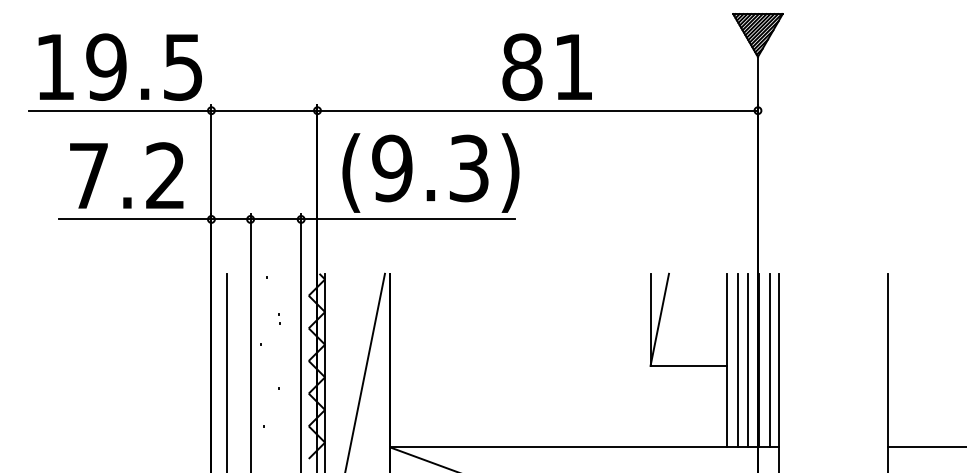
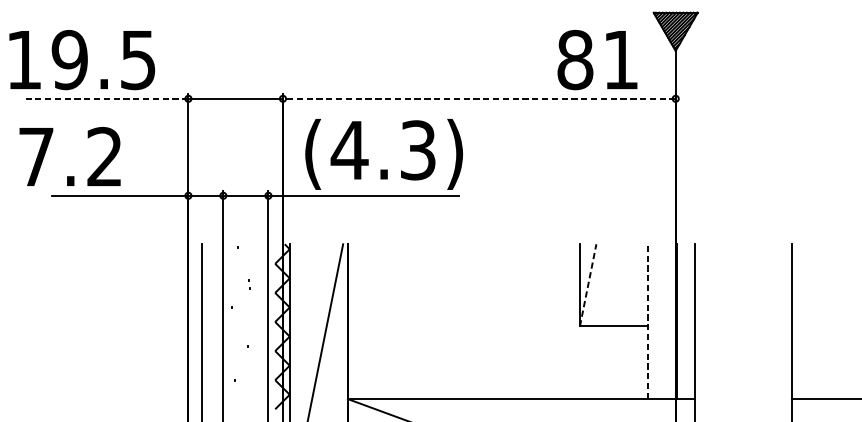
text: (119, 66) -> (81, 59), moved
text: (546, 66) -> (596, 59), moved
line: (119, 110) -> (106, 98), solid -> dashed
line: (537, 110) -> (479, 98), solid -> dashed
text: (392, 168) -> (349, 150), (9.3) -> (4.3)
text: (126, 175) -> (69, 156), moved
line: (659, 319) -> (587, 285), solid -> dashed
line: (726, 360) -> (647, 321), solid -> dashed
line: (737, 360) -> (657, 321), removed
line: (748, 360) -> (667, 321), removed
line: (770, 360) -> (686, 321), removed

